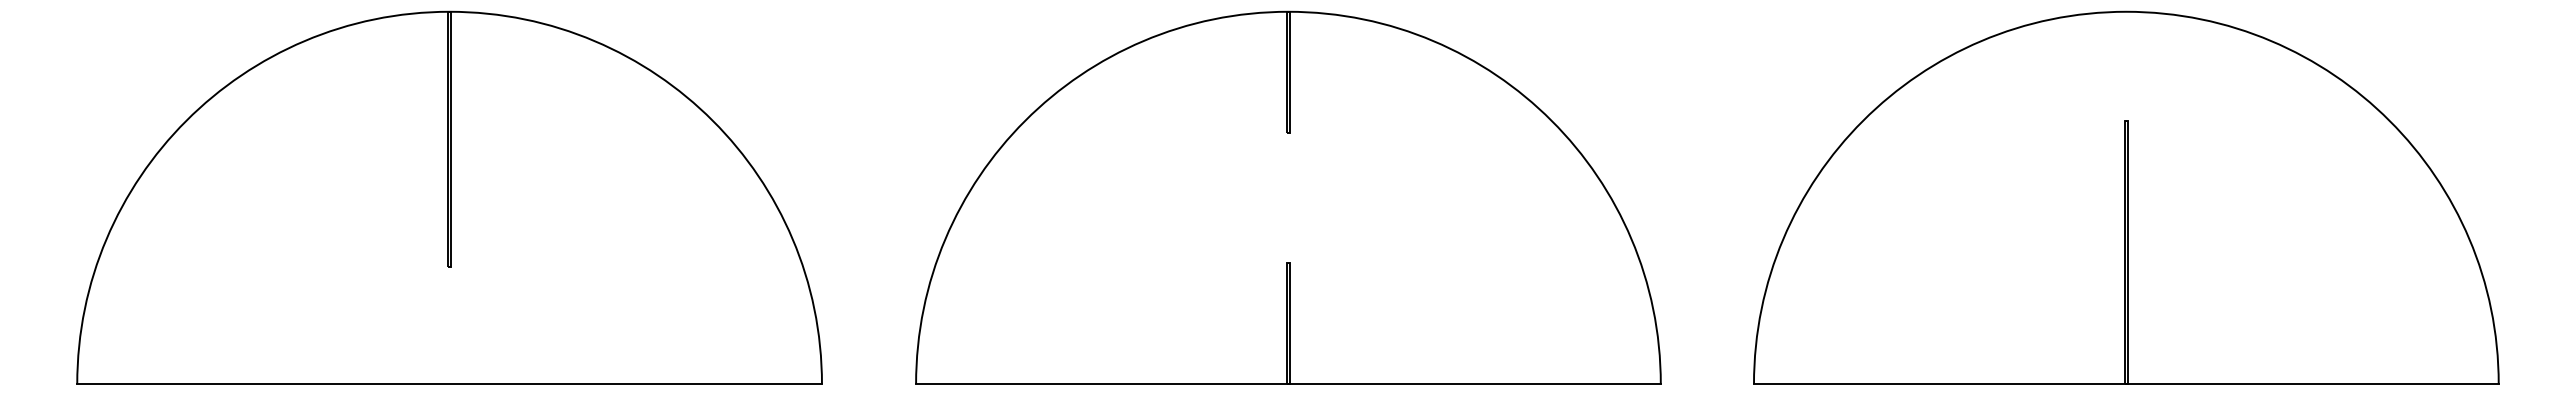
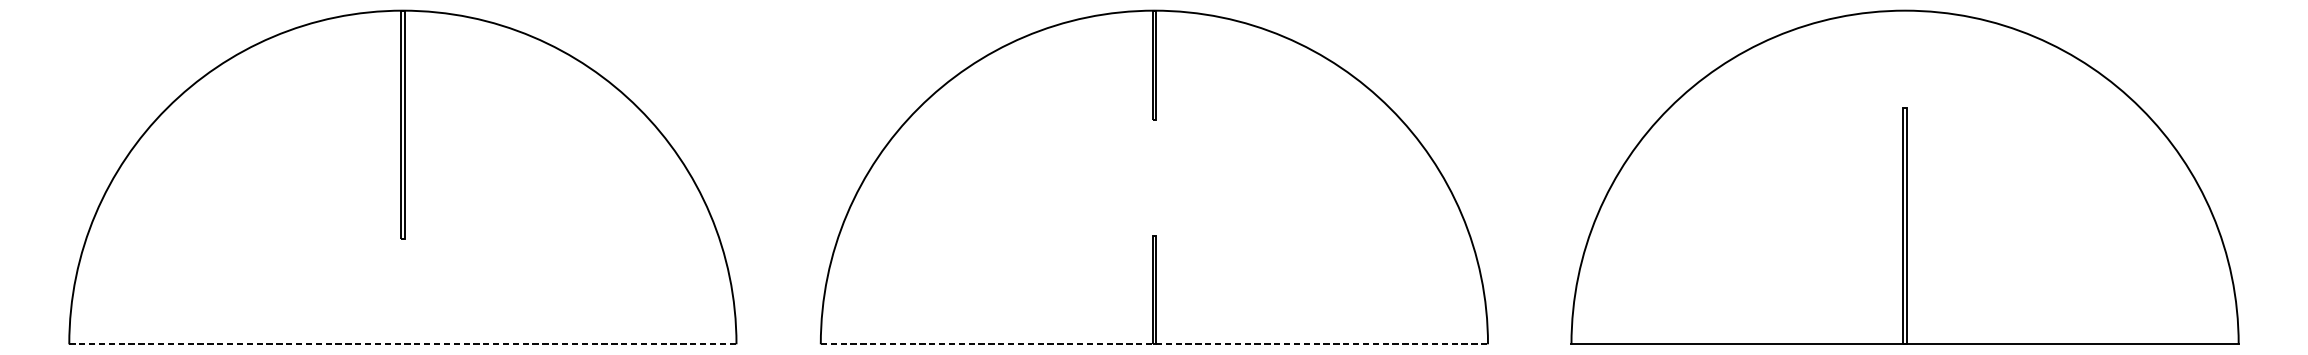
line: (450, 384) -> (403, 344), solid -> dashed
line: (1288, 384) -> (1154, 344), solid -> dashed

